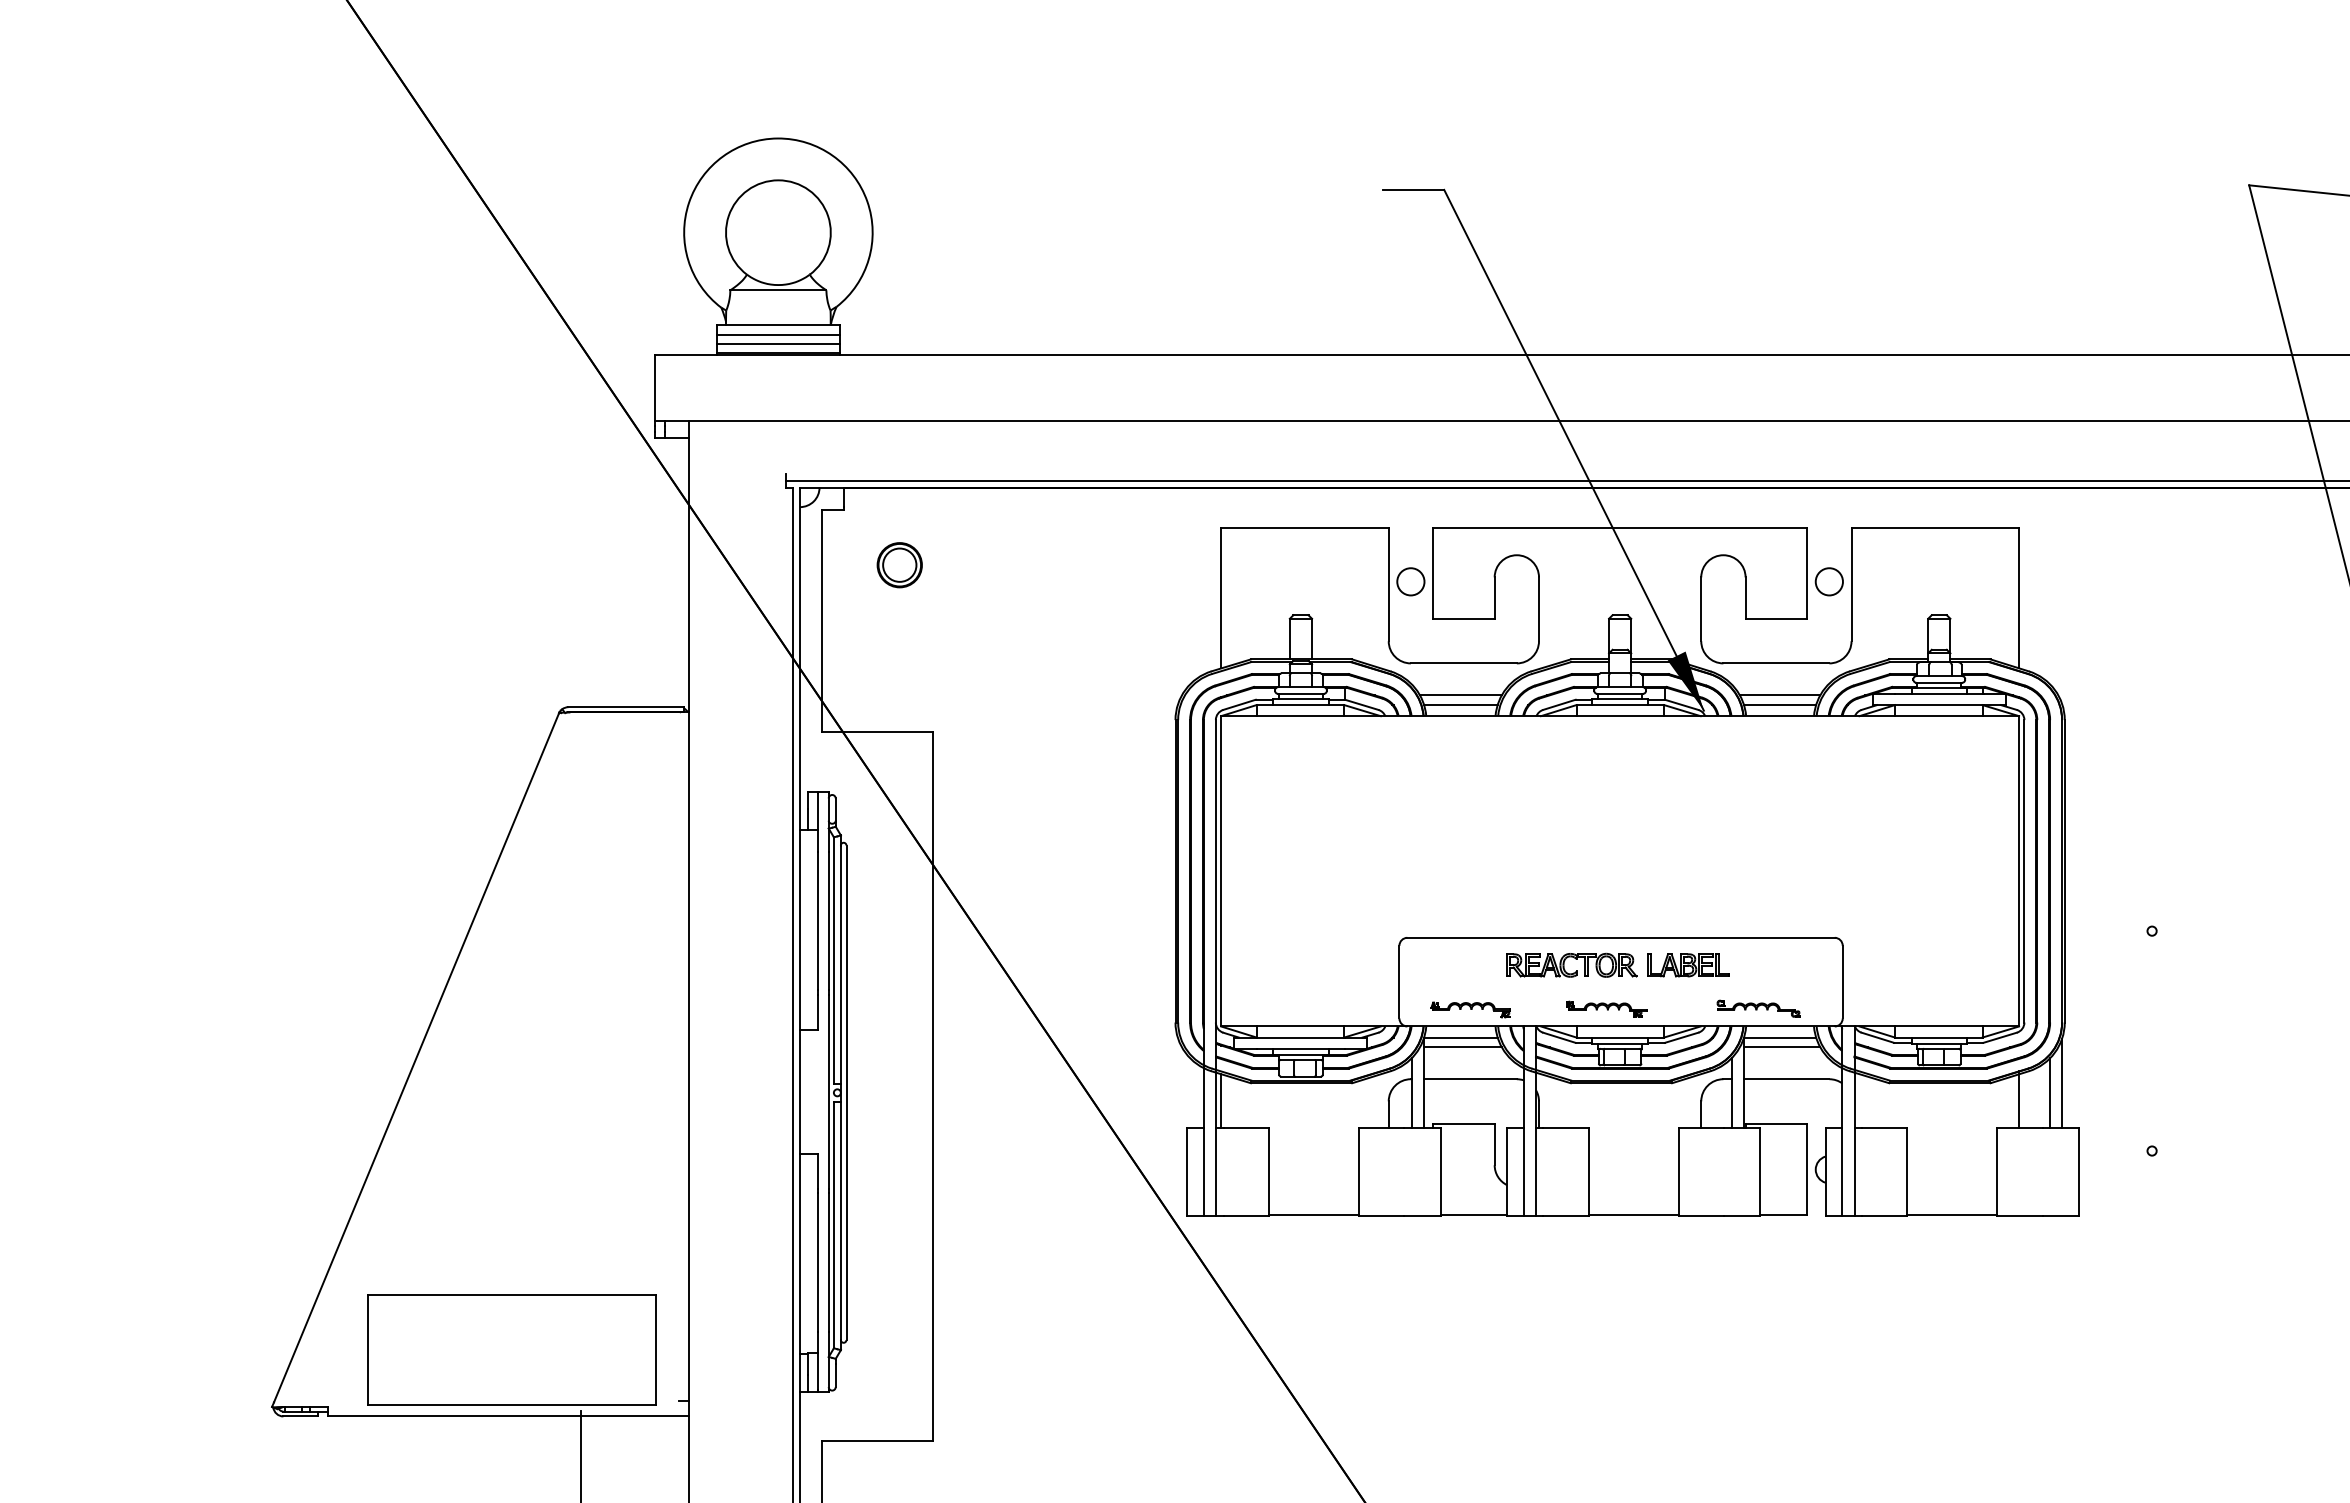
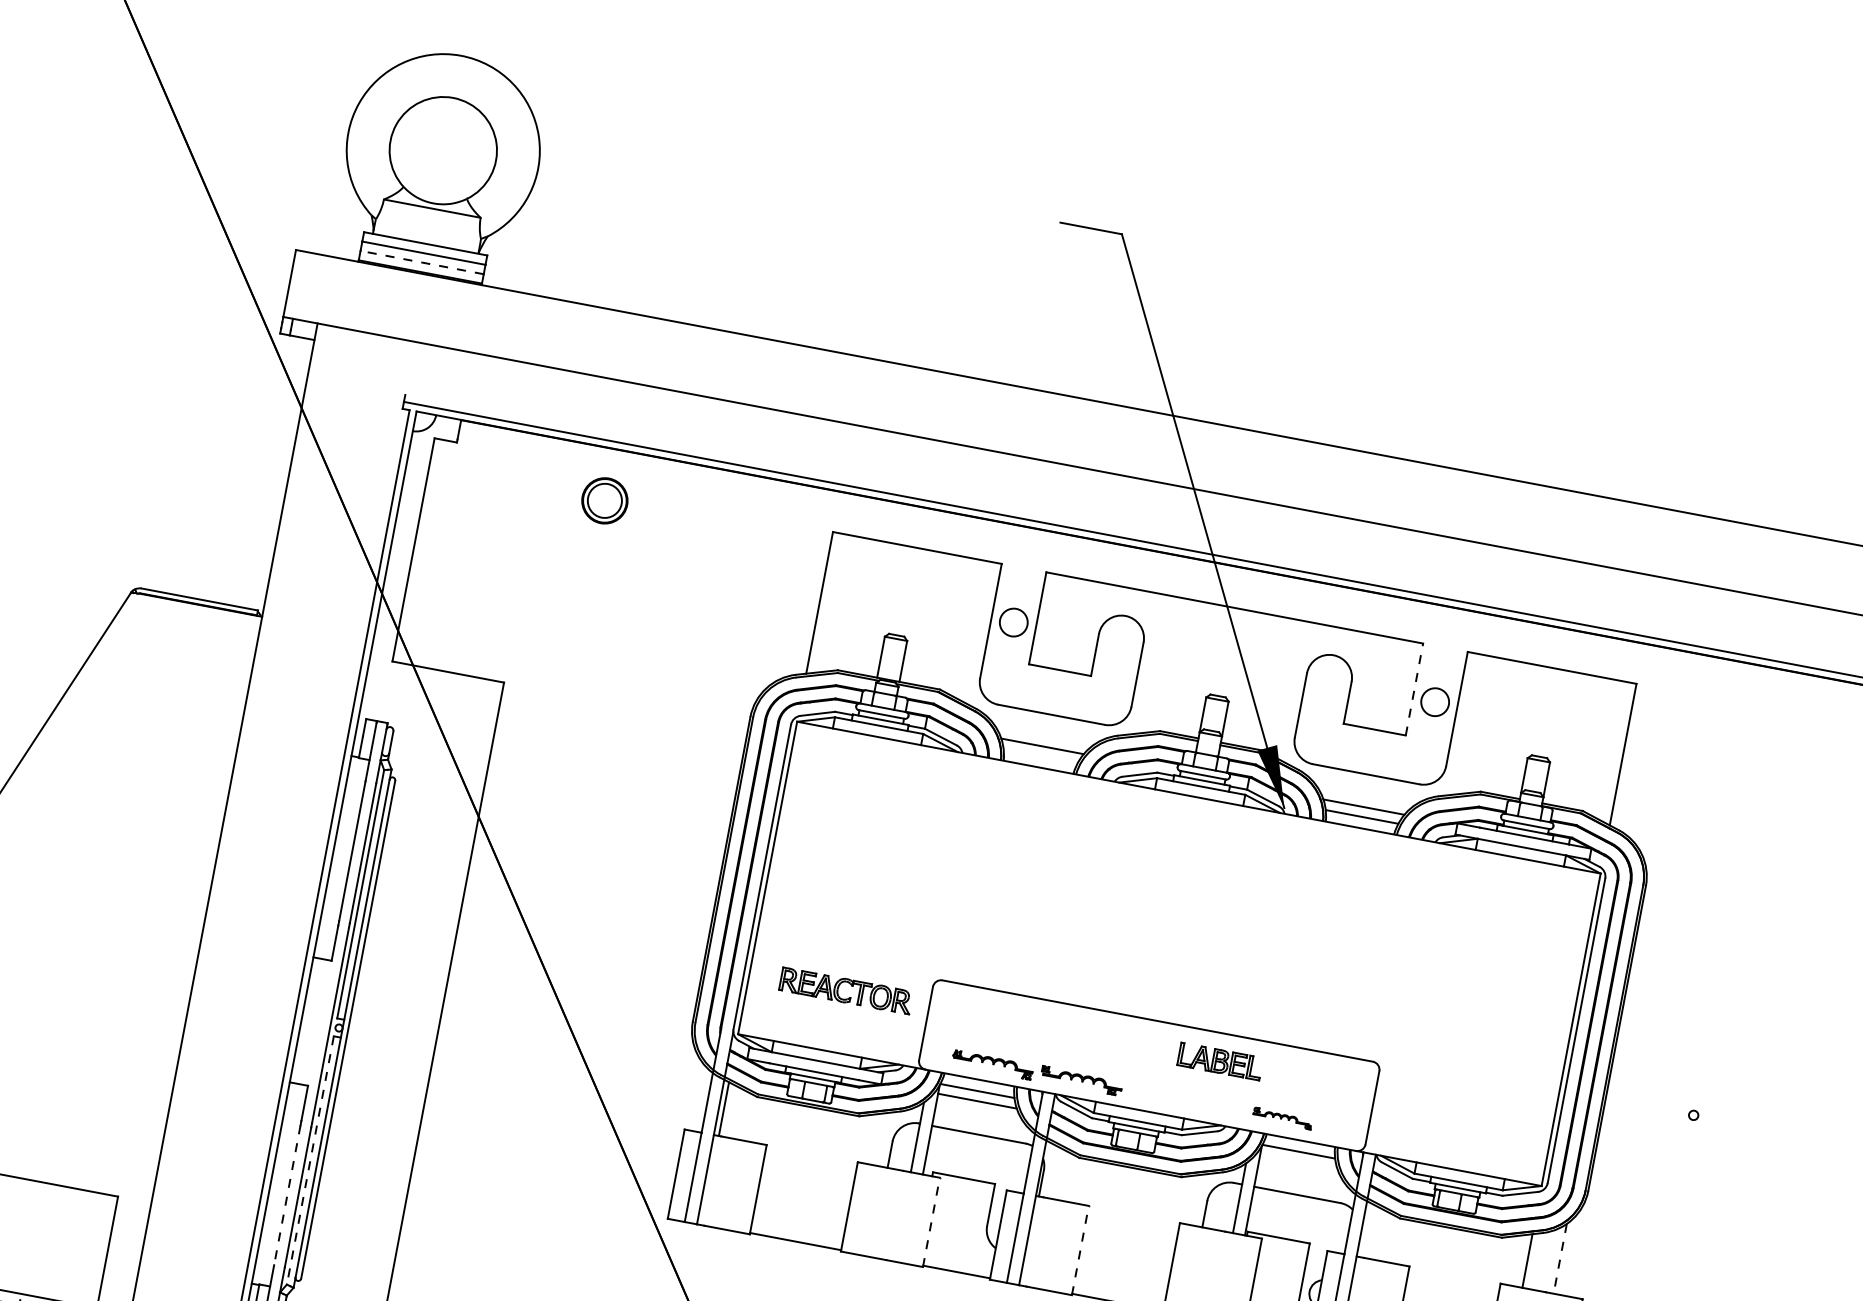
line: (777, 343) -> (421, 262), solid -> dashed
part: (899, 565) -> (604, 501), moved
line: (1807, 573) -> (1414, 689), solid -> dashed
line: (1460, 705) -> (1040, 756), removed
part: (1575, 959) -> (850, 985), moved
part: (1606, 1008) -> (1081, 1080), moved
part: (1758, 1008) -> (1282, 1118), size x0.7
line: (1781, 1047) -> (1298, 1162), removed
line: (2062, 1082) -> (1574, 1250), removed
line: (2050, 1092) -> (1560, 1258), solid -> dashed
line: (1440, 1171) -> (931, 1221), solid -> dashed
line: (1588, 1171) -> (1080, 1250), solid -> dashed
line: (833, 1225) -> (309, 1160), solid -> dashed
line: (818, 1263) -> (287, 1196), solid -> dashed

